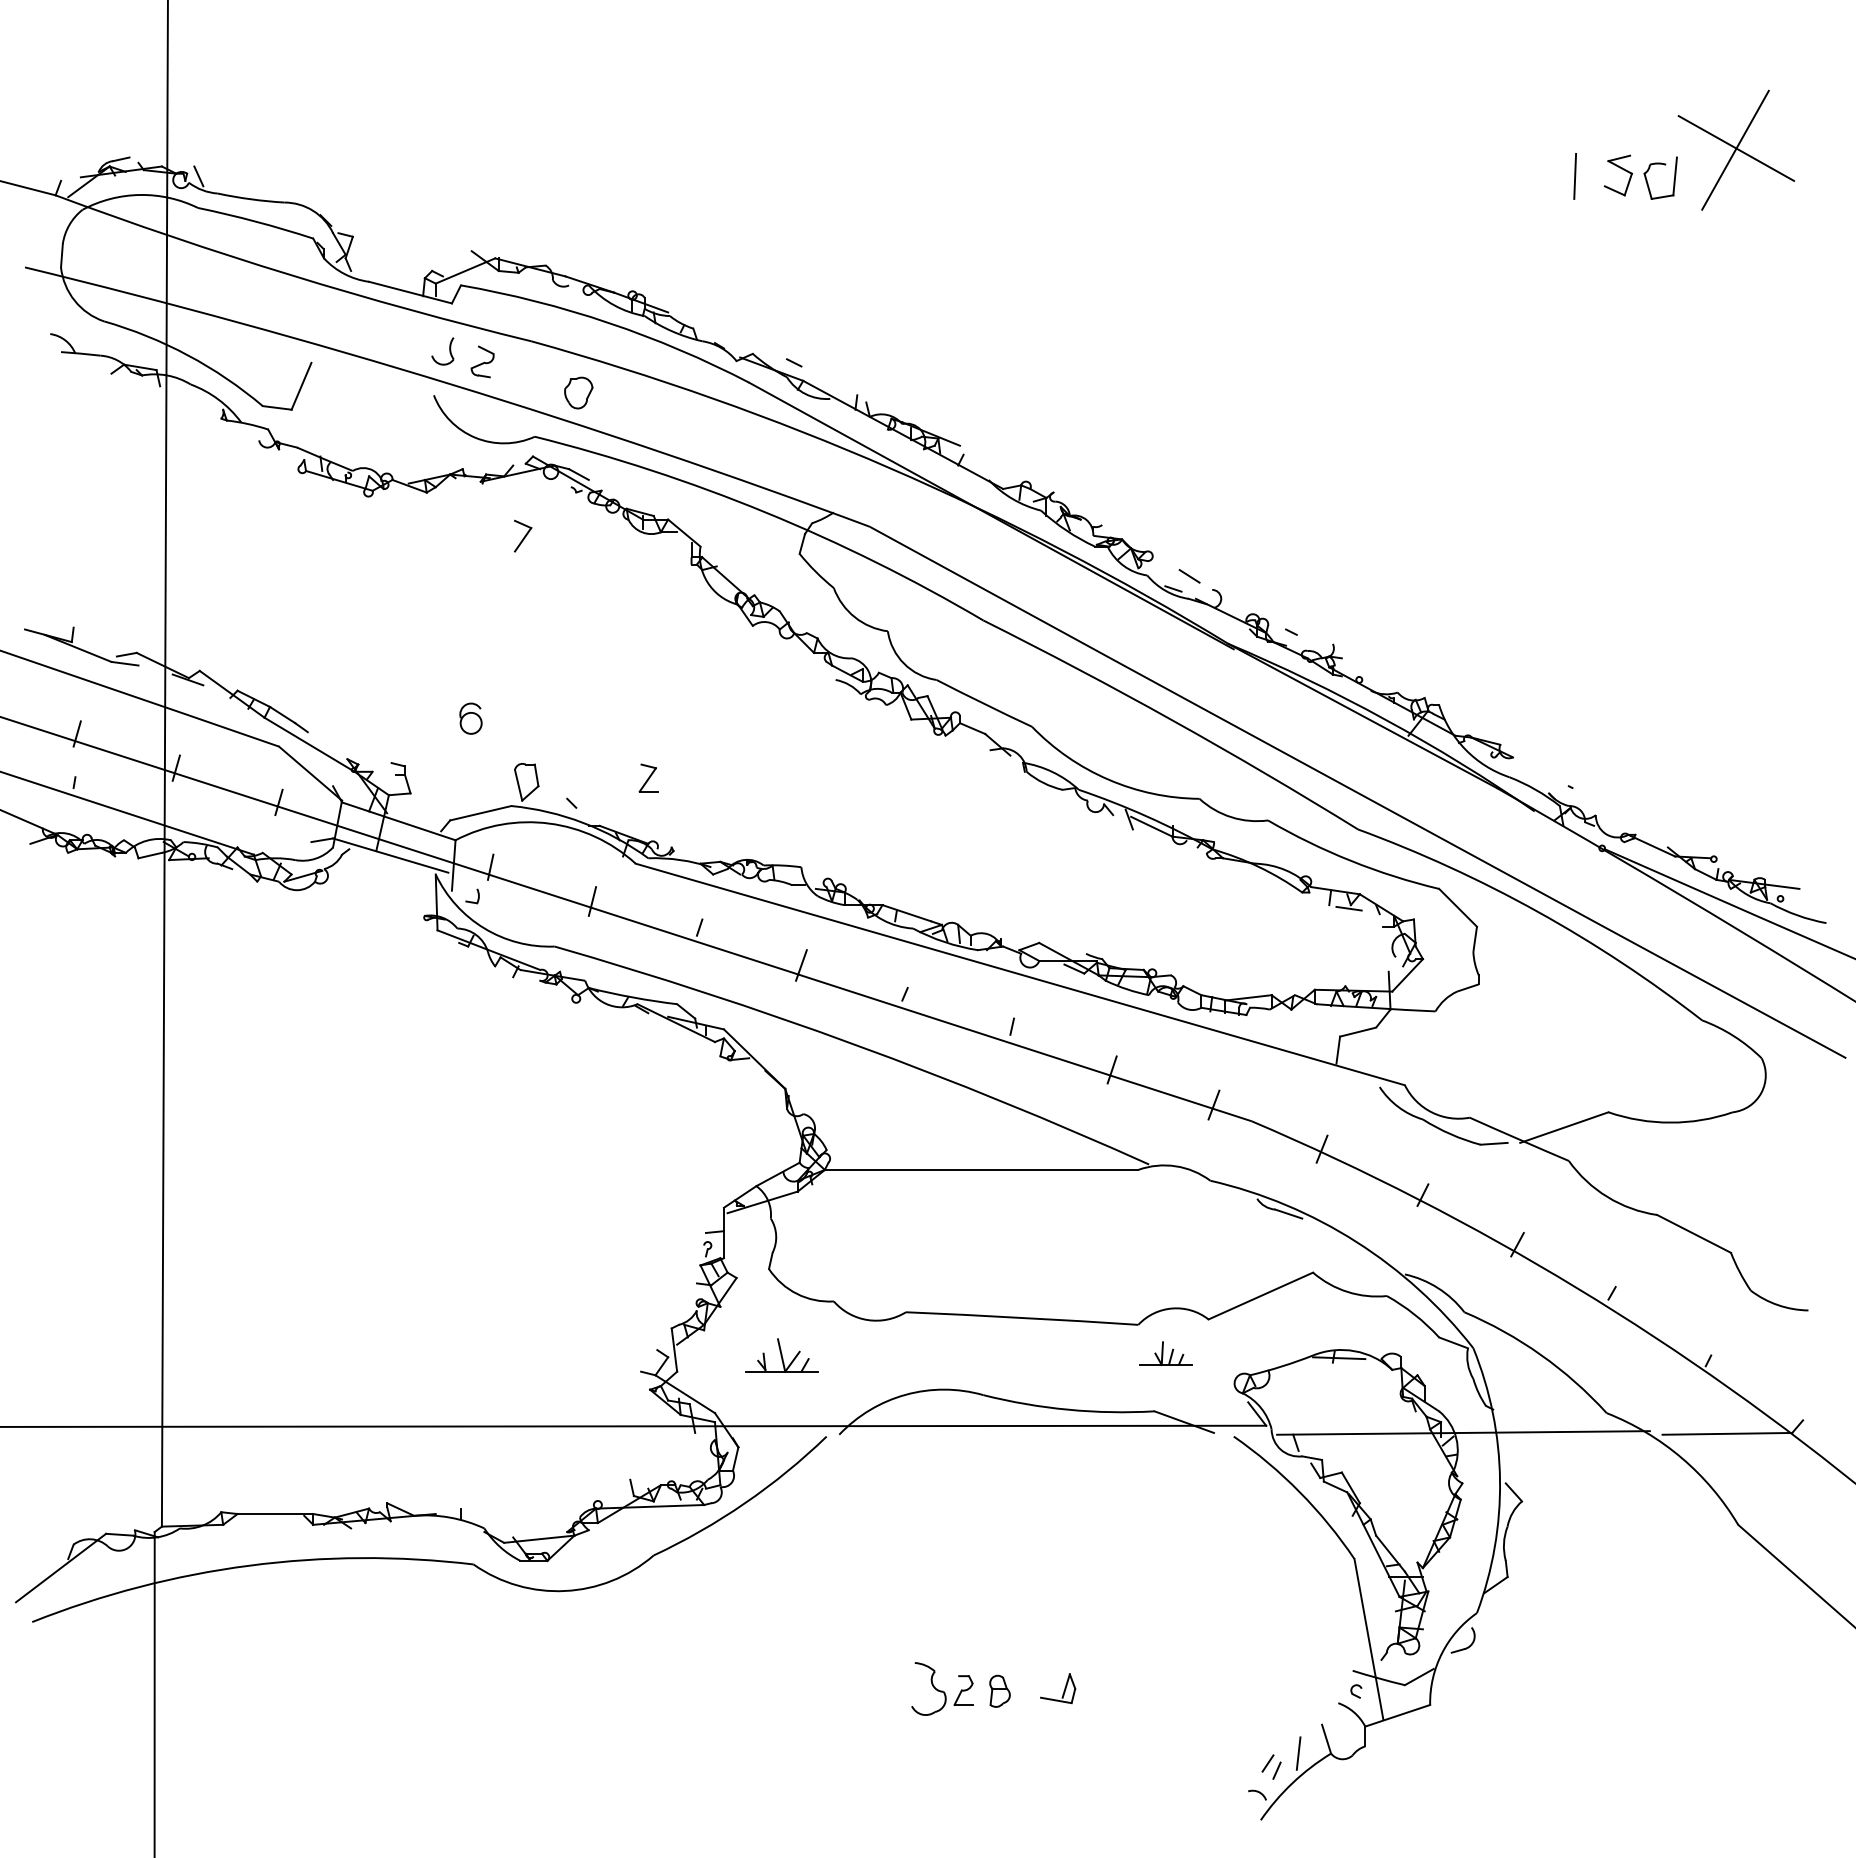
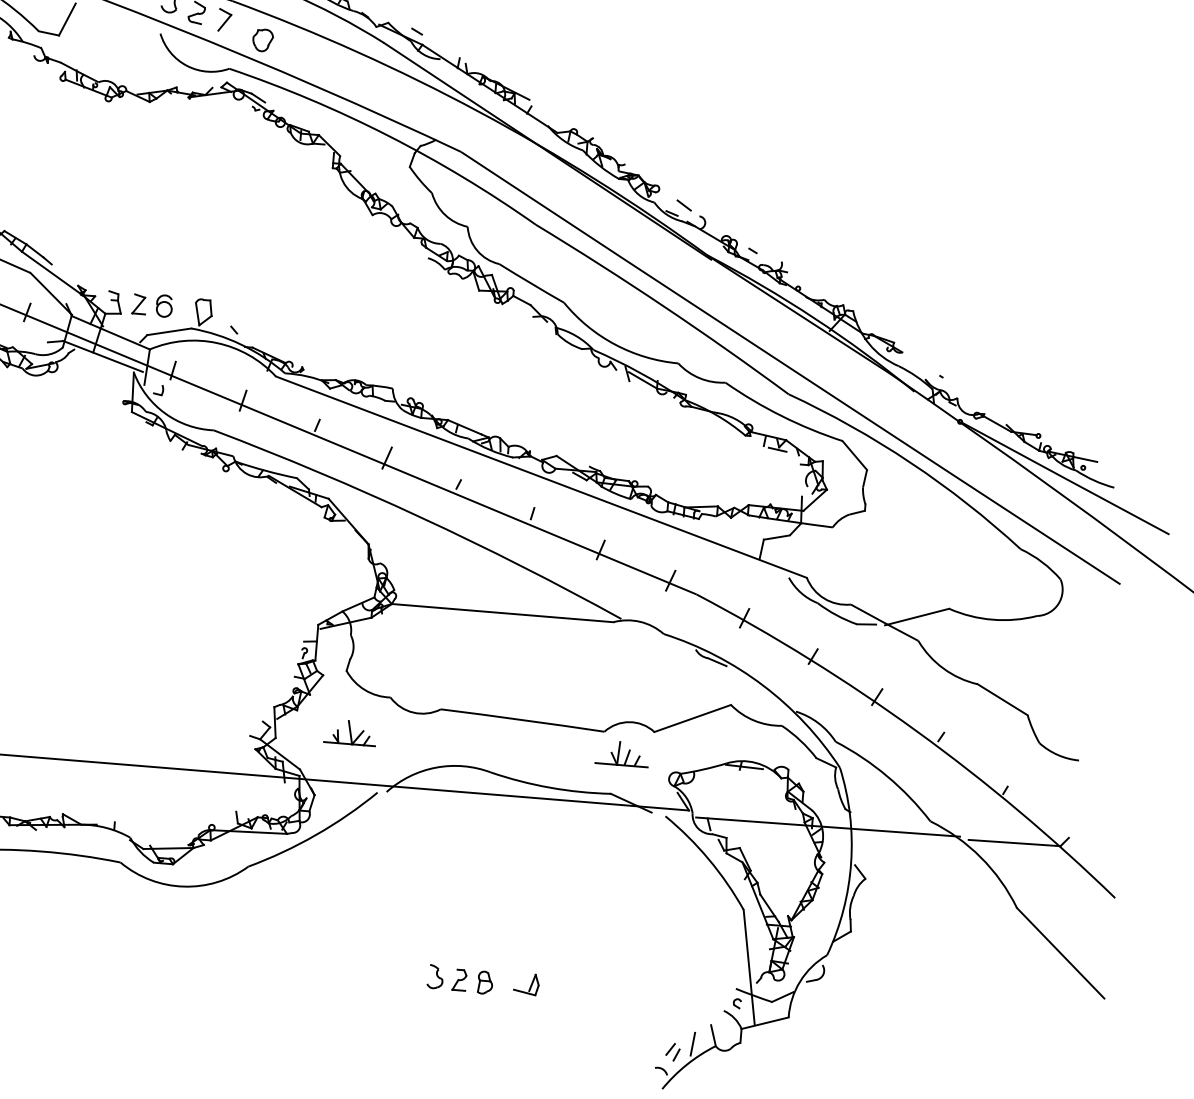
part: (523, 535) -> (225, 19), moved
part: (470, 718) -> (164, 305), moved
part: (648, 777) -> (139, 303), moved
part: (1165, 1353) -> (622, 753), size x1.43
part: (929, 1688) -> (435, 976), size x0.62

